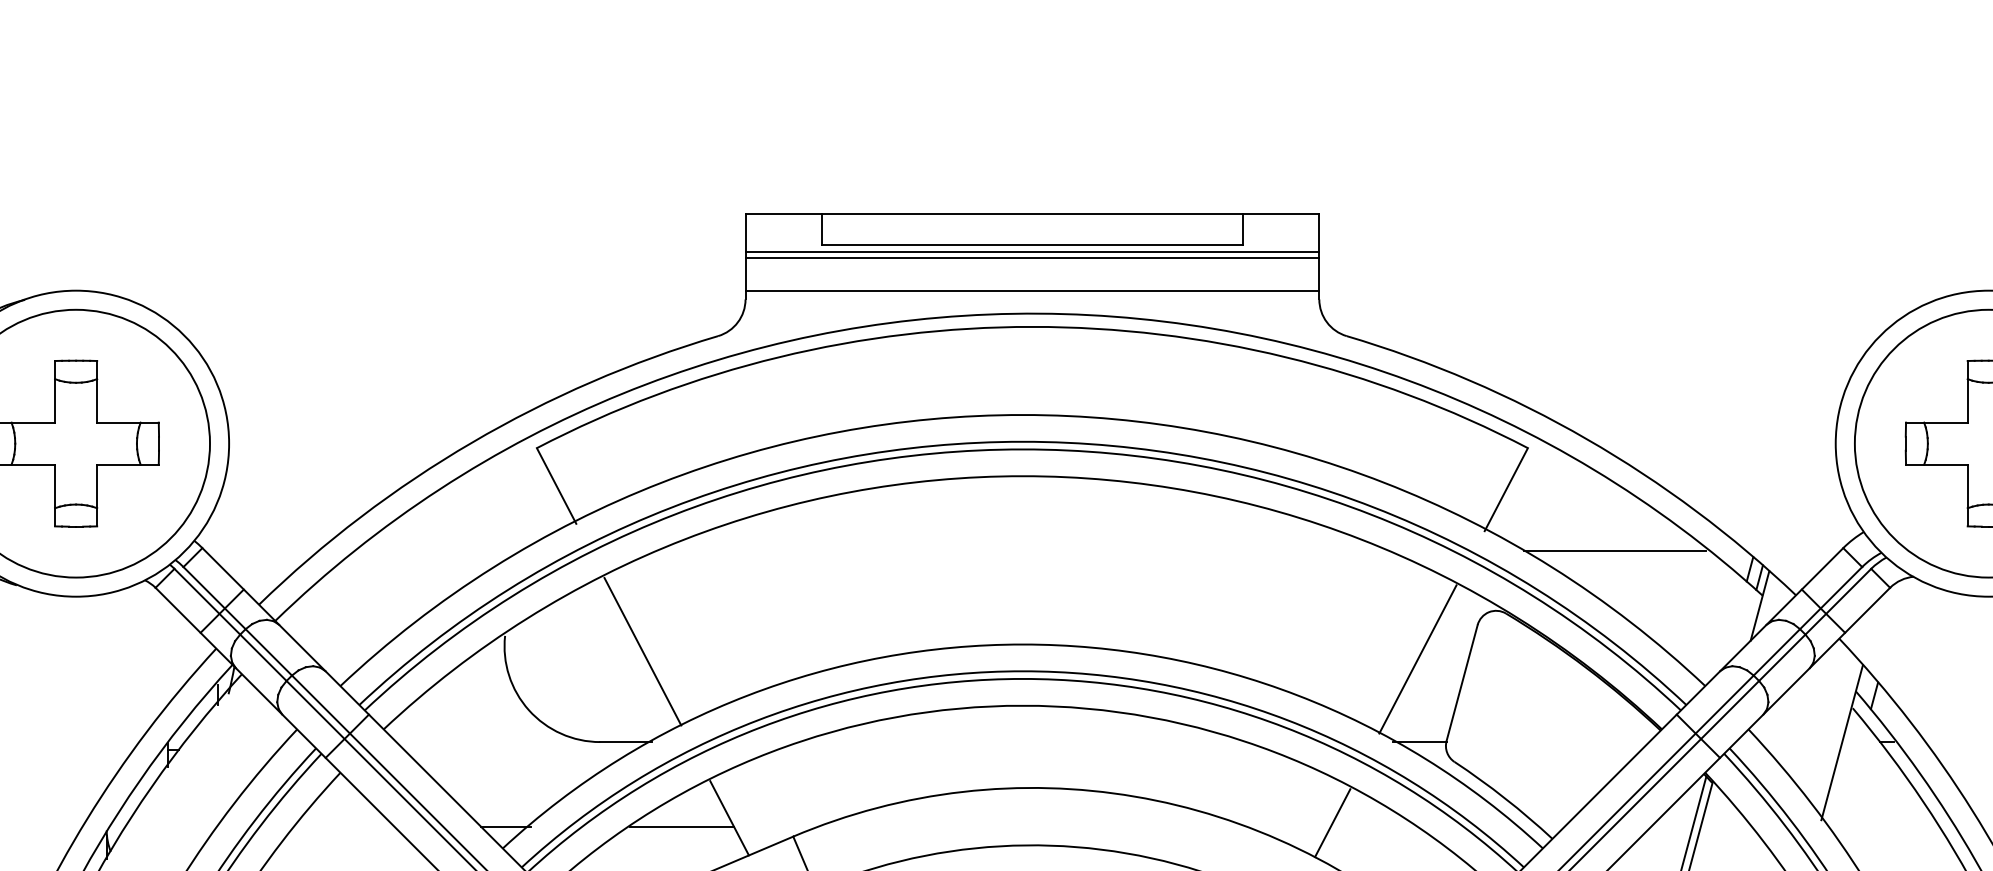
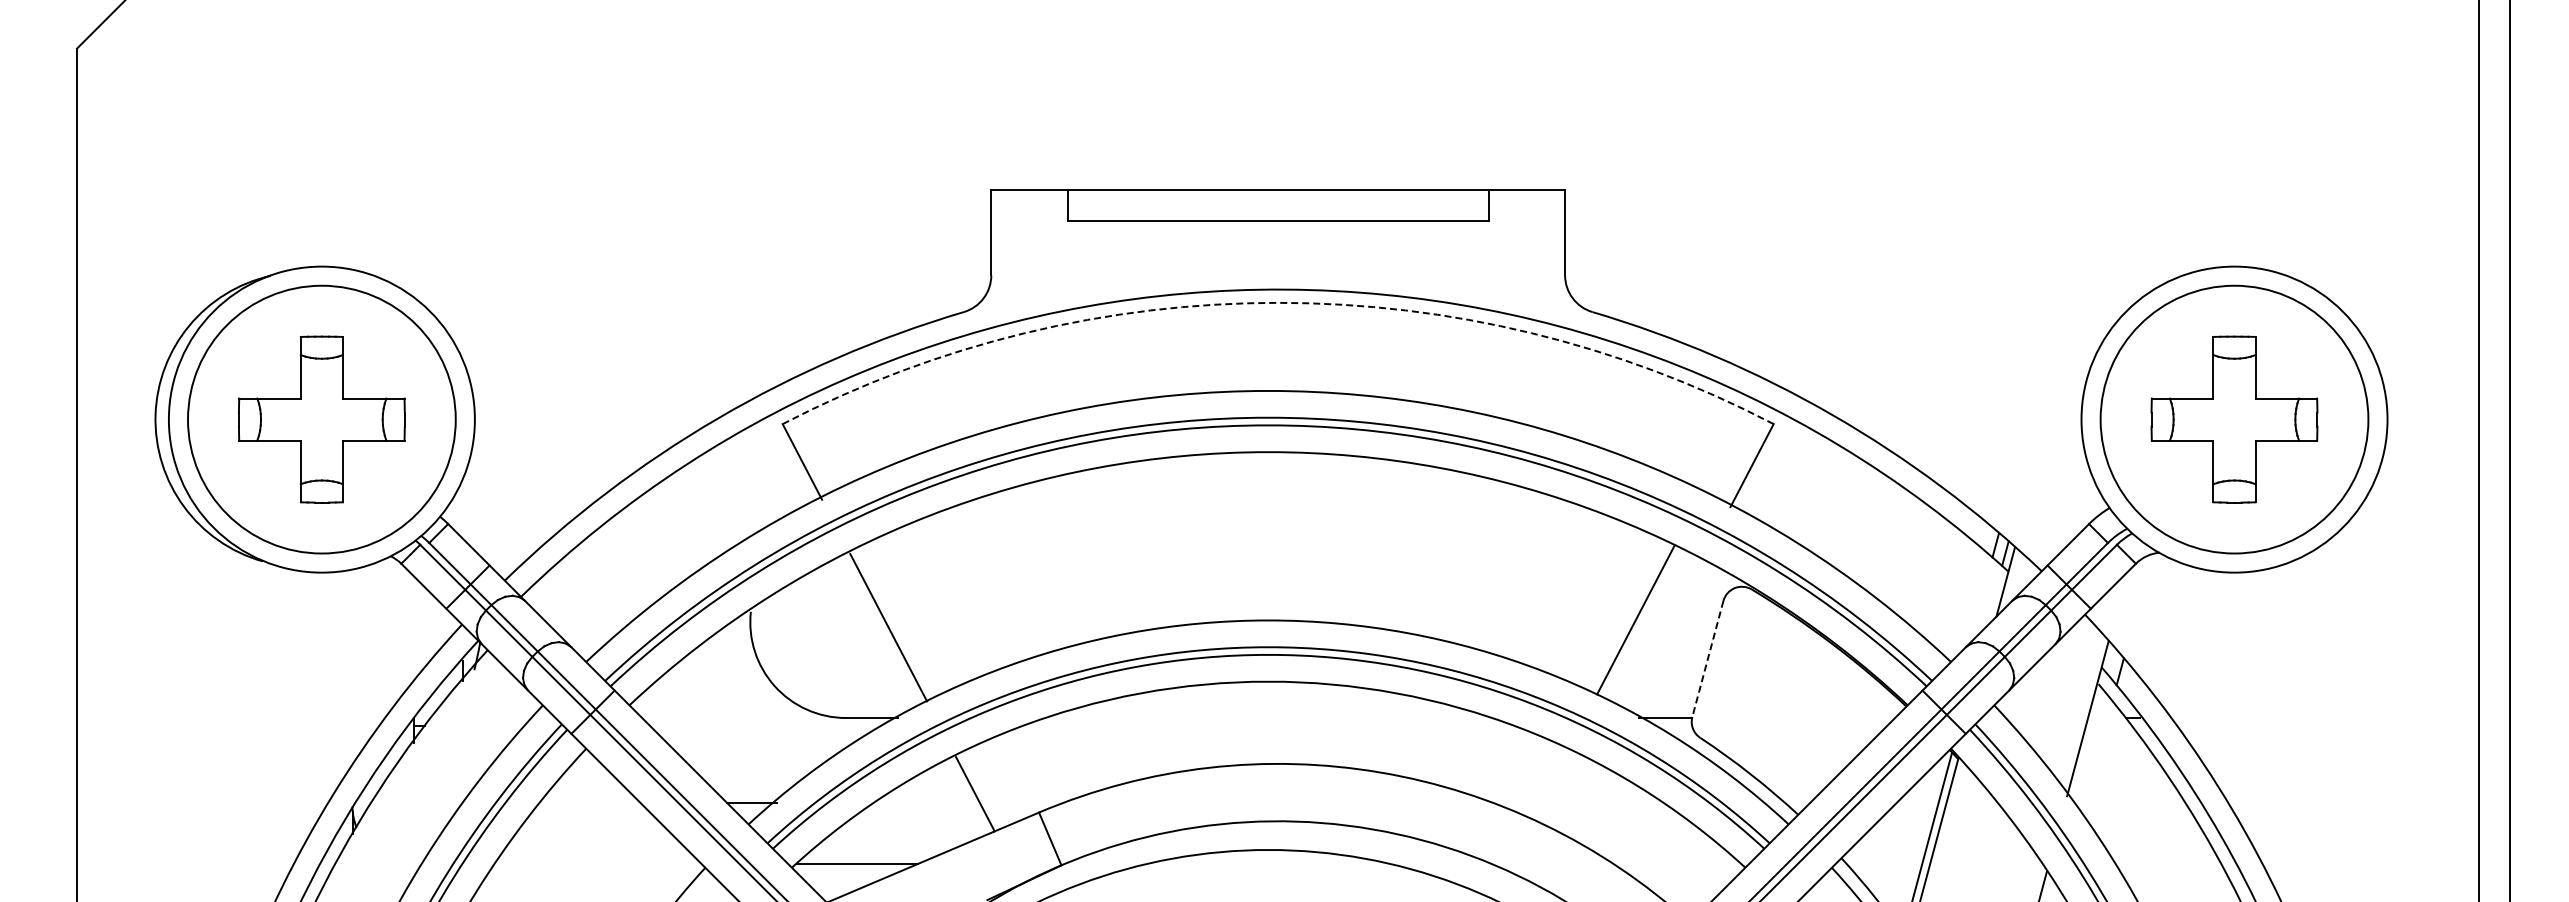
line: (1032, 252) -> (1278, 228), removed
line: (1032, 258) -> (1278, 234), removed
line: (1032, 290) -> (1278, 266), removed
arc: (1032, 326) -> (1278, 302), solid -> dashed
line: (1614, 550) -> (1860, 526), removed
line: (1417, 659) -> (1635, 620), moved
line: (1461, 683) -> (1707, 659), solid -> dashed
line: (1332, 823) -> (1578, 799), removed
line: (681, 826) -> (927, 802), removed

